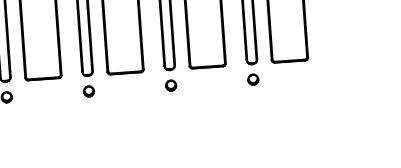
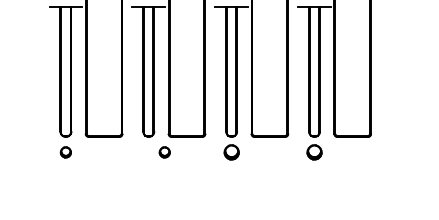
part: (253, 79) -> (314, 152), size x1.4
part: (170, 85) -> (231, 152), size x1.4
part: (88, 91) -> (164, 152), moved

